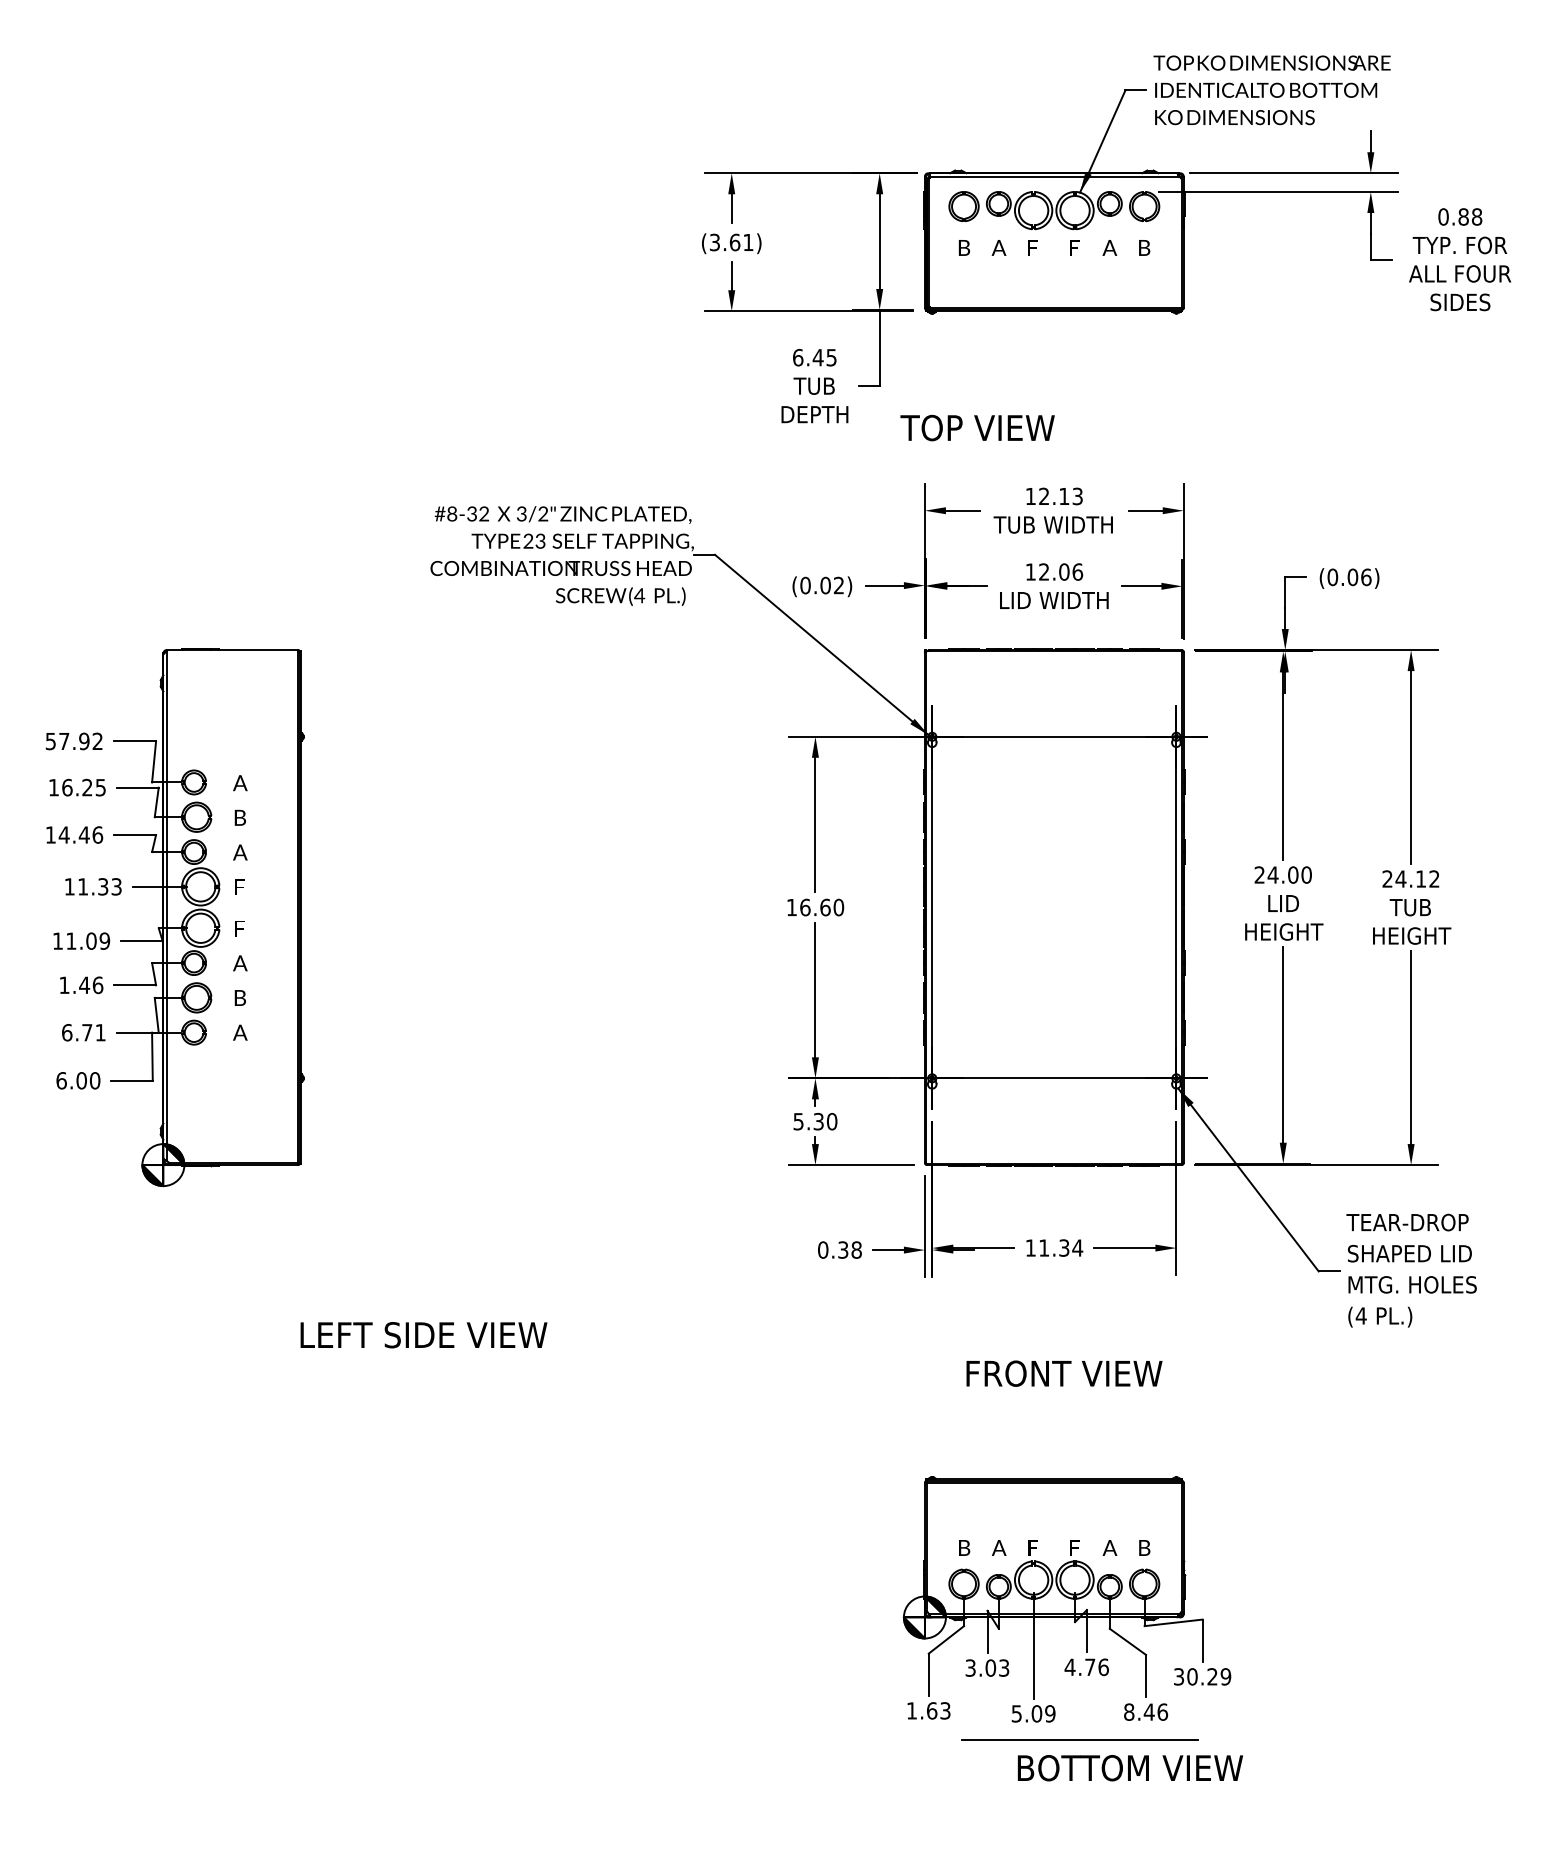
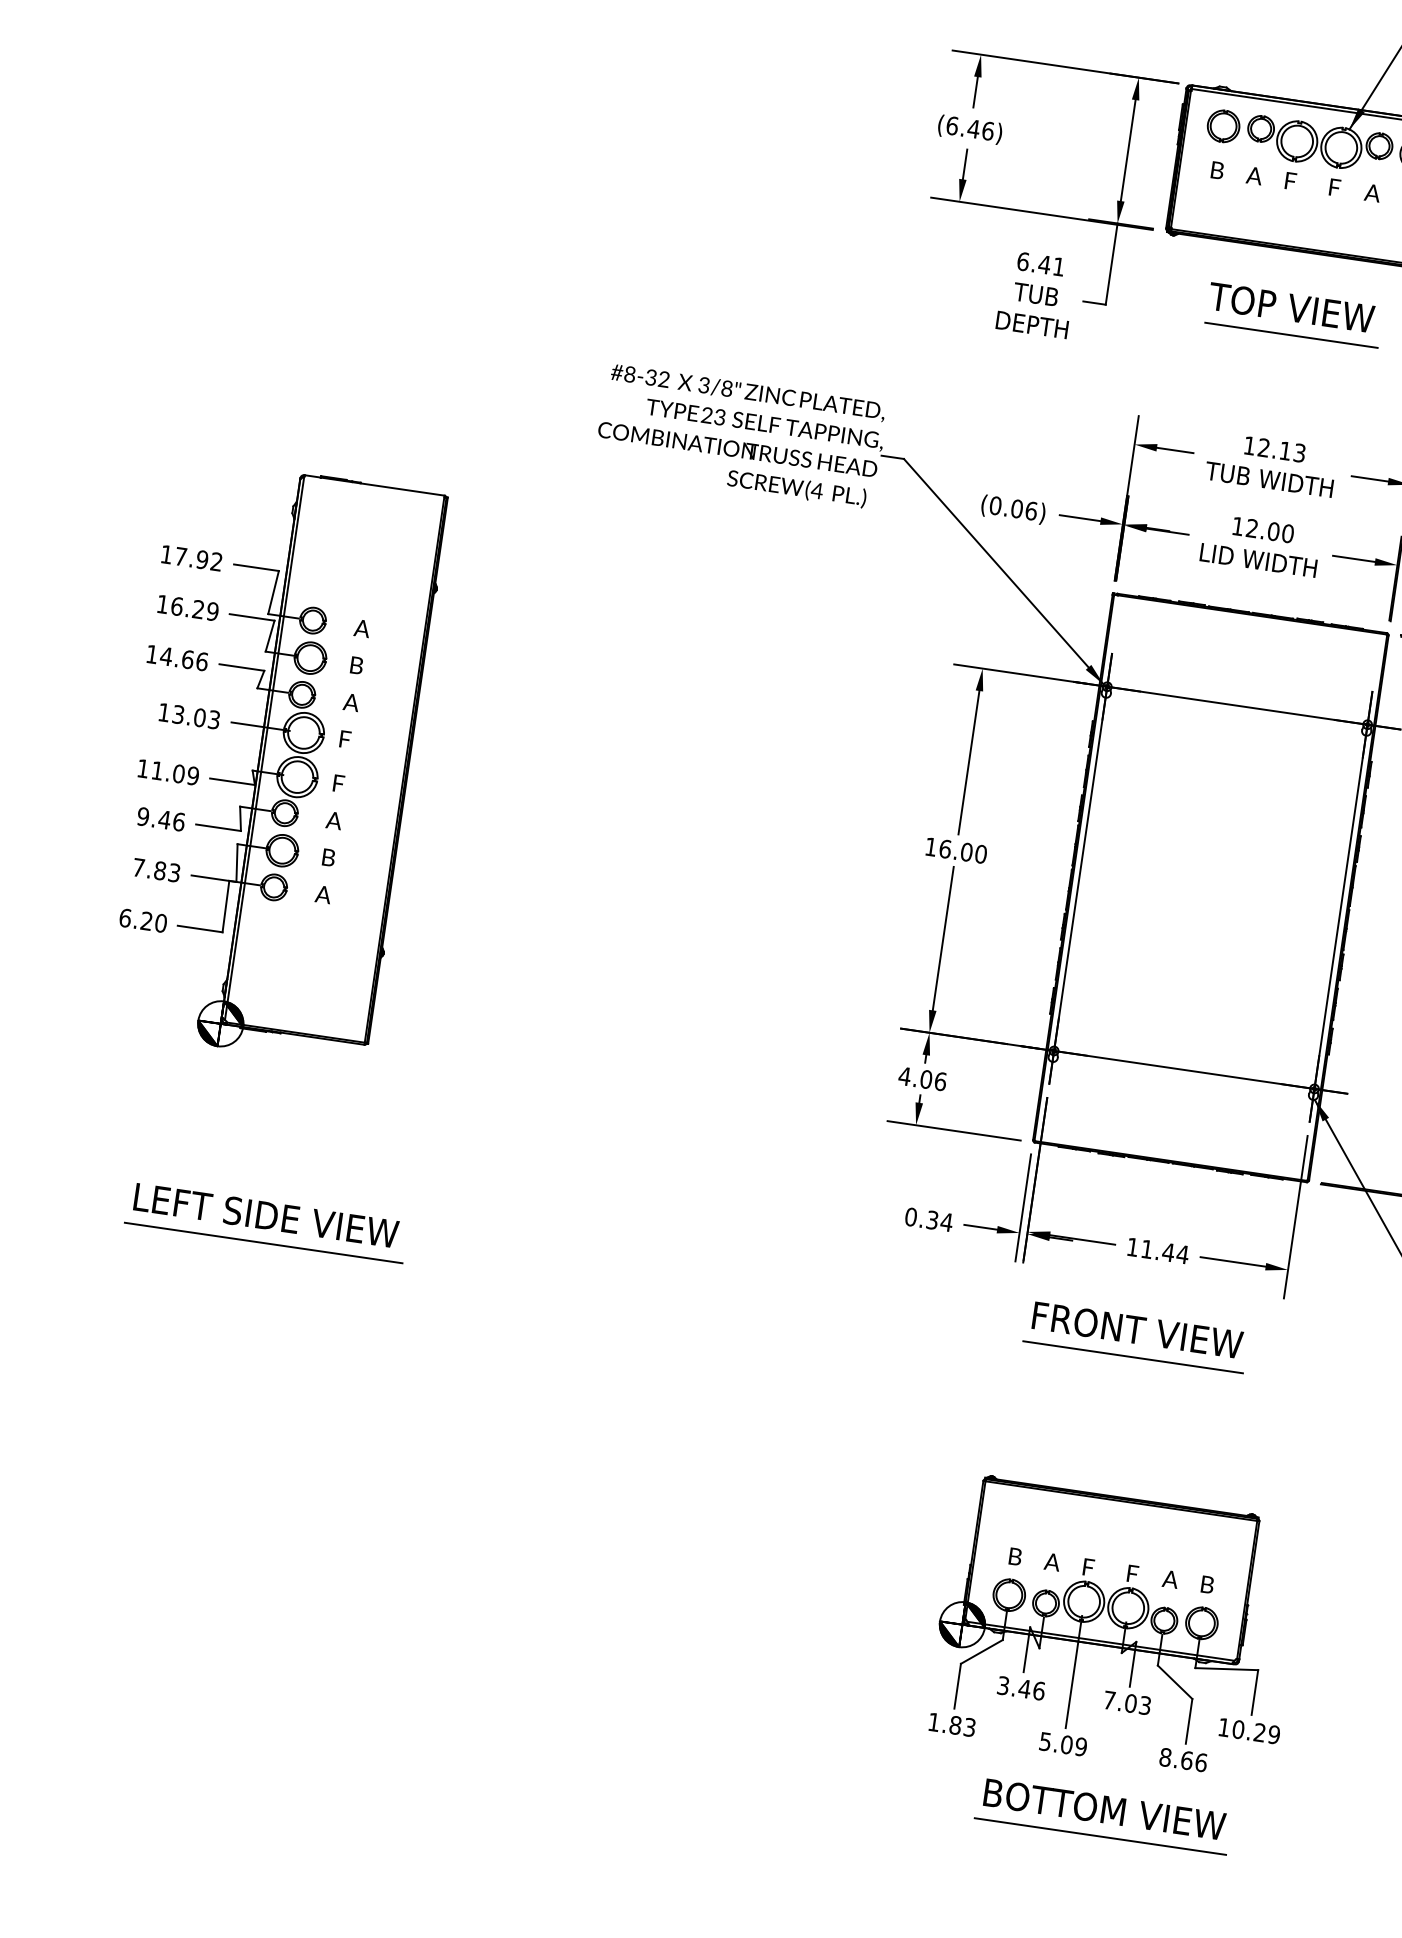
text: (731, 242) -> (970, 128), (3.61) -> (6.46)
text: (831, 357) -> (1058, 266), 6.45 -> 6.41
line: (1054, 389) -> (1291, 335), added
text: (977, 427) -> (1291, 307), moved
text: (543, 514) -> (727, 389), 3/2" -> 3/8"
text: (1077, 571) -> (1287, 533), 12.06 -> 12.00
text: (839, 585) -> (1031, 511), (0.02) -> (0.06)
text: (50, 741) -> (166, 554), 57.92 -> 17.92
text: (100, 787) -> (212, 611), 16.25 -> 16.29
text: (83, 834) -> (187, 658), 14.46 -> 14.66
text: (93, 886) -> (189, 715), 11.33 -> 13.03
text: (825, 906) -> (967, 851), 16.60 -> 16.00
text: (64, 985) -> (143, 816), 1.46 -> 9.46
text: (83, 1032) -> (156, 870), 6.71 -> 7.83
text: (81, 1080) -> (146, 920), 6.00 -> 6.20
text: (815, 1121) -> (922, 1078), 5.30 -> 4.06
text: (1063, 1247) -> (1167, 1251), 11.34 -> 11.44
text: (856, 1249) -> (946, 1221), 0.38 -> 0.34
text: (423, 1335) -> (265, 1216), moved
line: (1045, 1349) -> (1132, 1357), added
line: (231, 1360) -> (263, 1242), added
text: (1064, 1373) -> (1137, 1330), moved
text: (997, 1667) -> (1032, 1689), 3.03 -> 3.46
text: (1086, 1667) -> (1126, 1703), 4.76 -> 7.03
text: (1179, 1676) -> (1224, 1727), 30.29 -> 10.29
text: (932, 1710) -> (956, 1725), 1.63 -> 1.83
text: (1148, 1711) -> (1186, 1759), 8.46 -> 8.66
line: (1079, 1739) -> (1099, 1836), moved
text: (1130, 1768) -> (1104, 1809), moved

